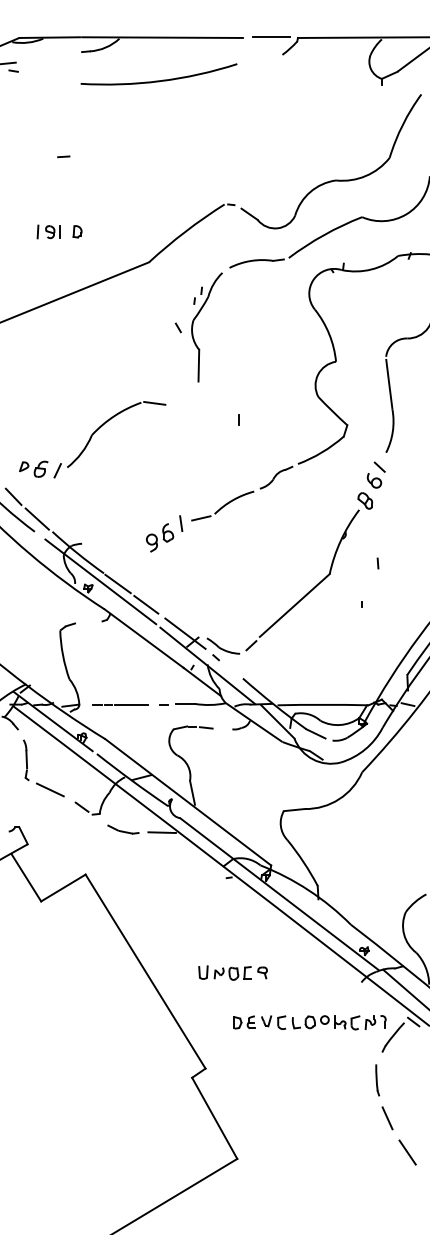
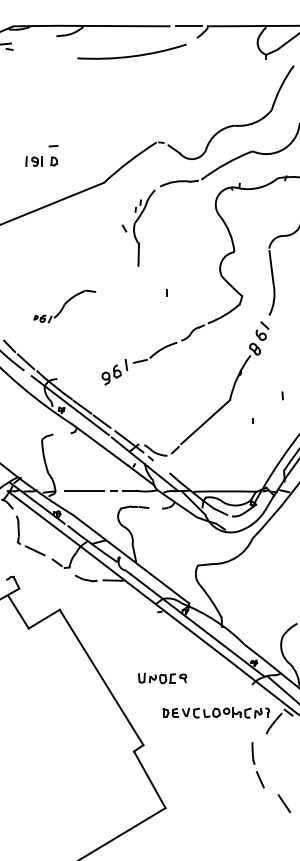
arc: (158, 79) -> (131, 55), moved
line: (63, 157) -> (53, 146), moved
part: (92, 439) -> (64, 306), size x0.6
line: (377, 563) -> (282, 395), moved
part: (383, 1097) -> (257, 765), moved

